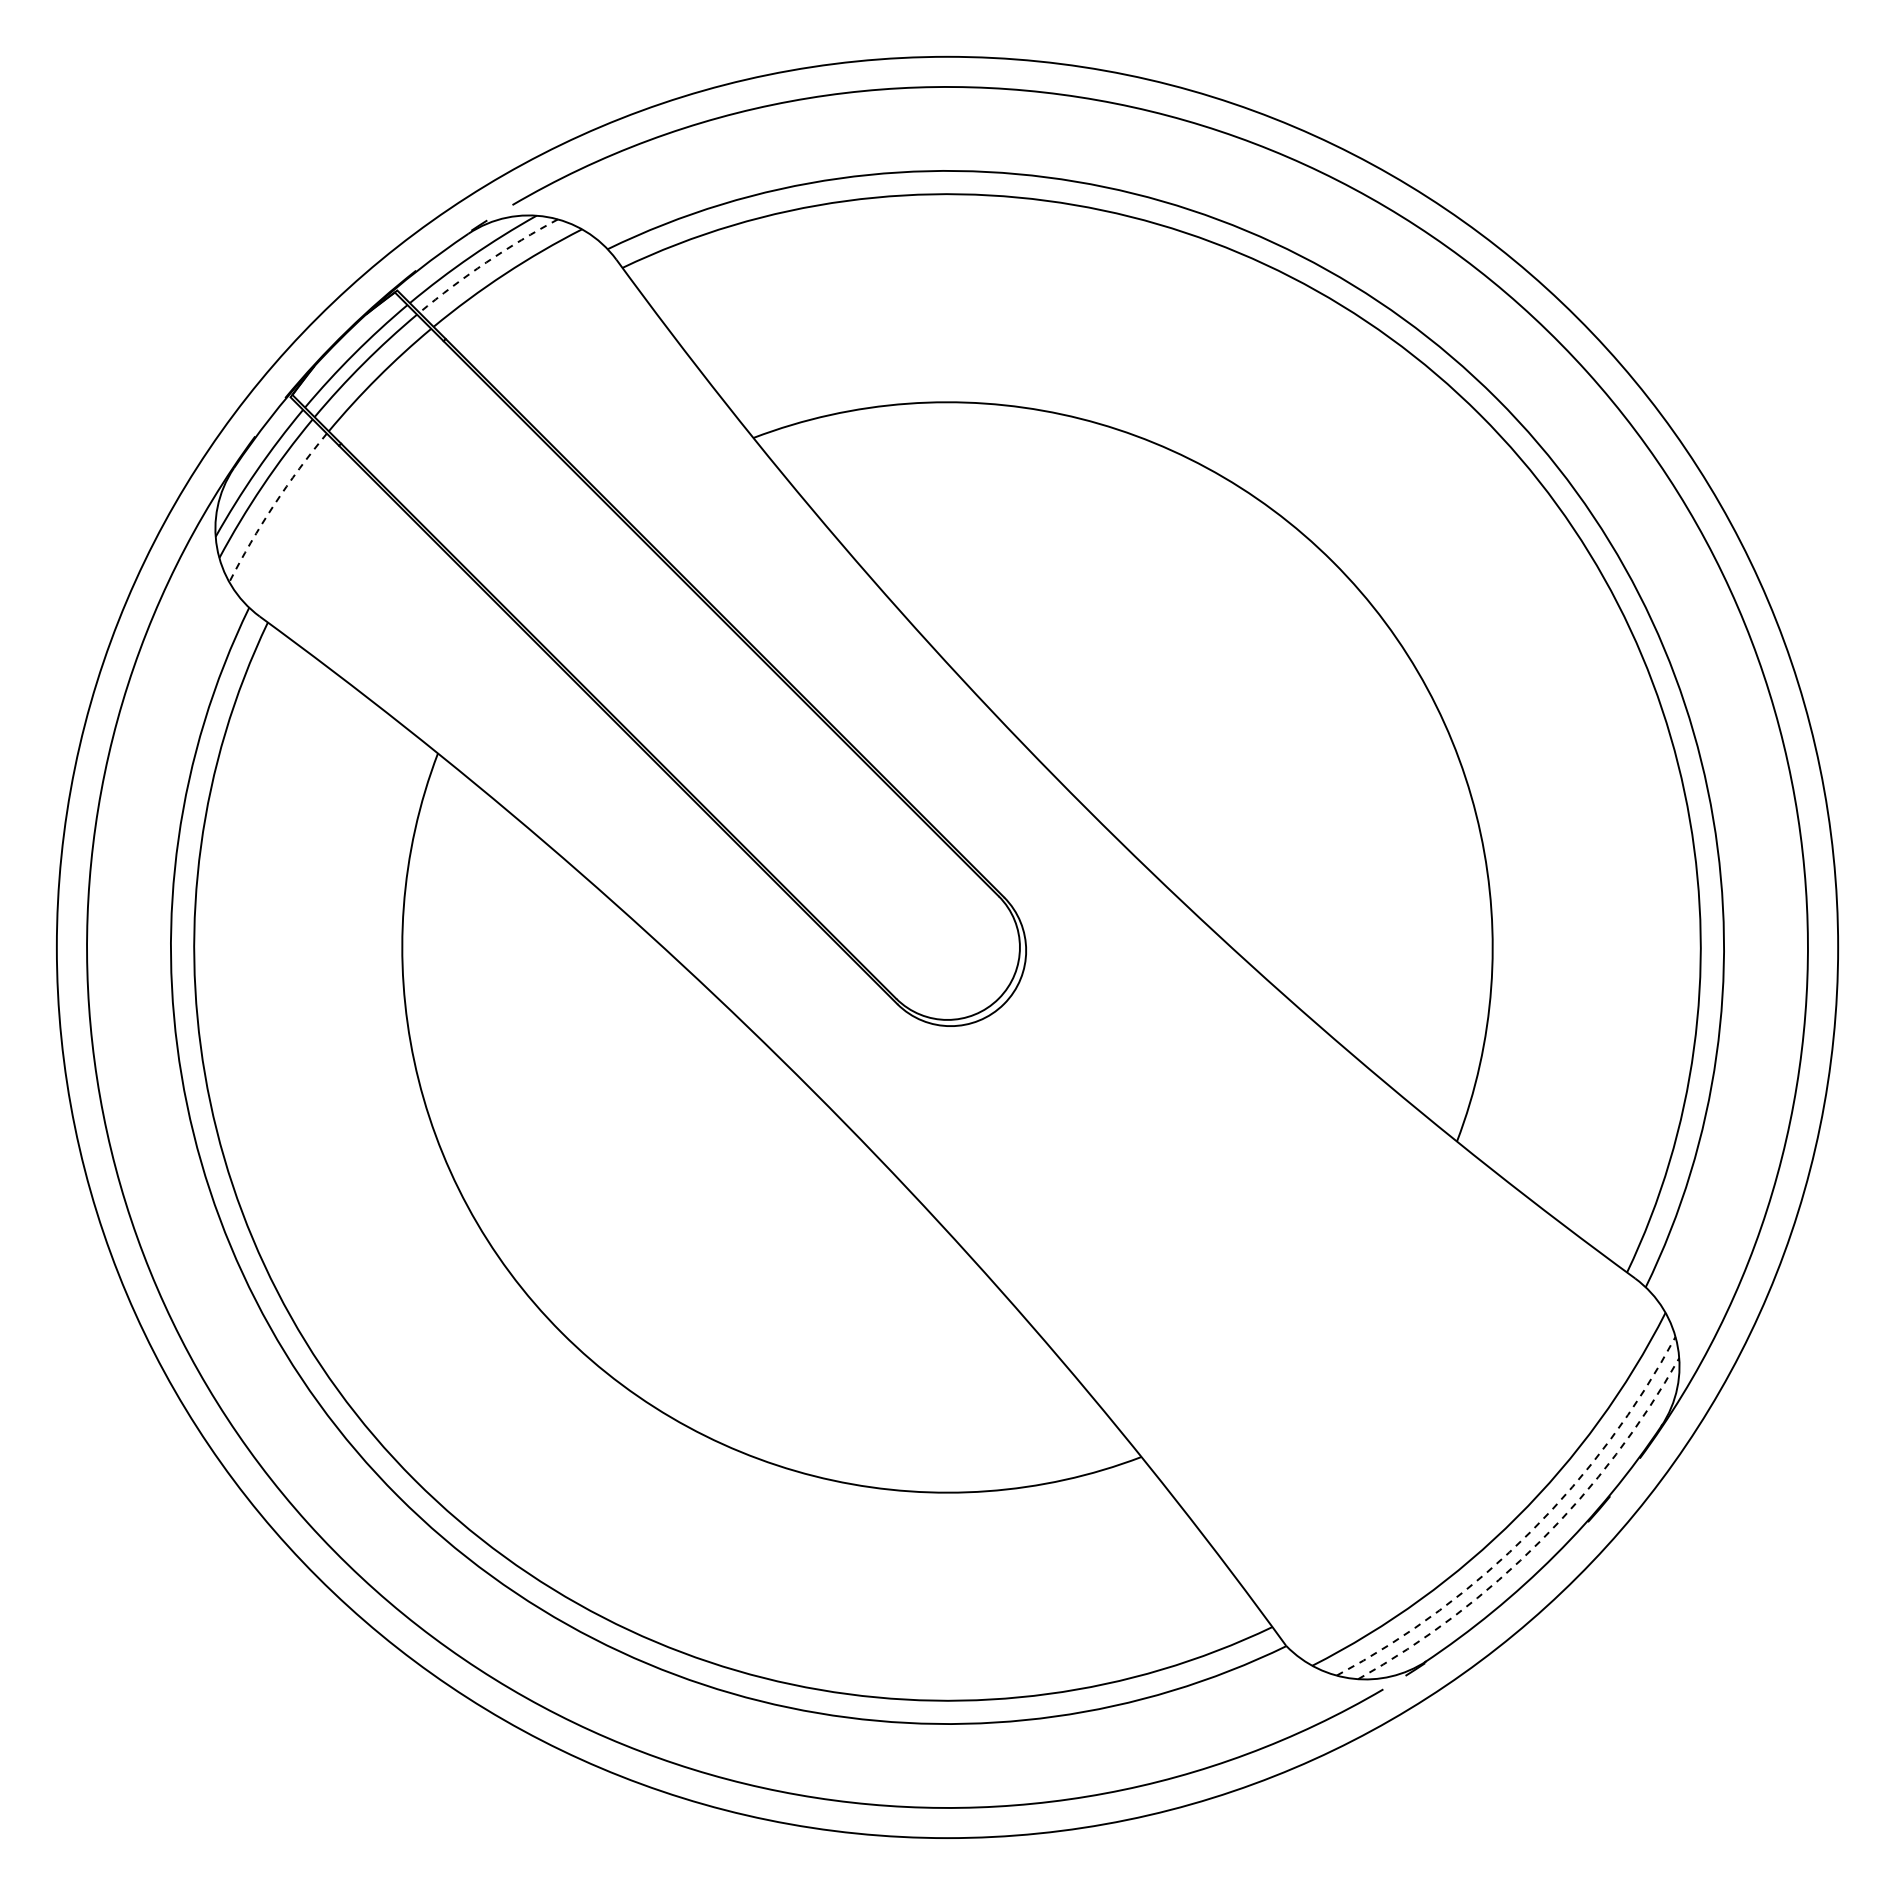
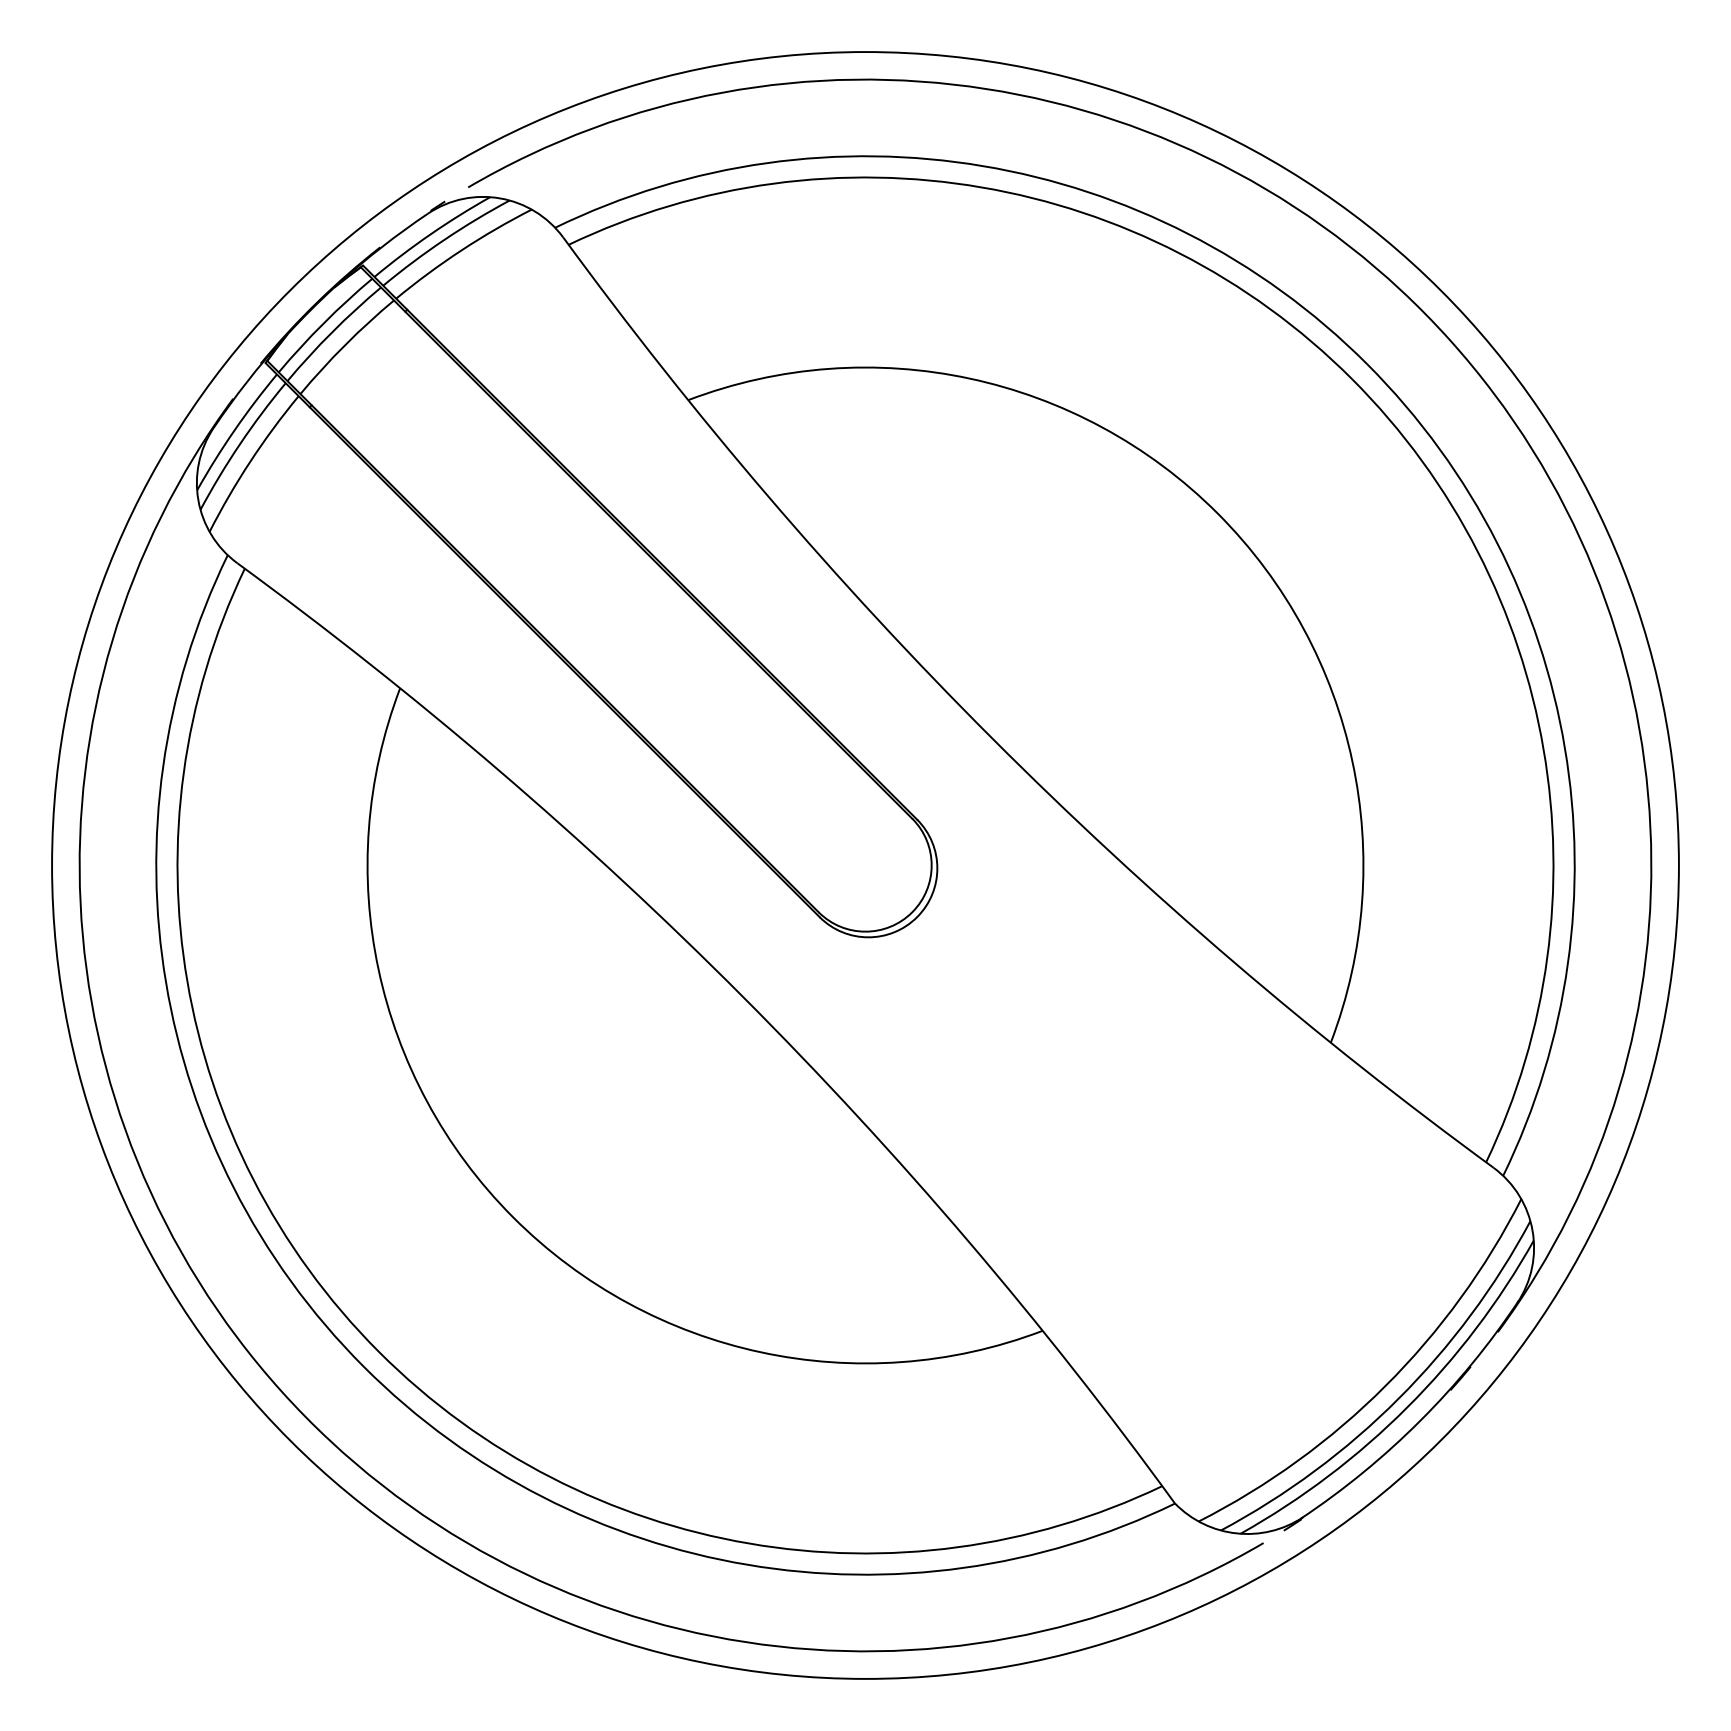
arc: (486, 262) -> (444, 239), dashed -> solid
arc: (274, 505) -> (250, 461), dashed -> solid
arc: (1531, 1531) -> (1398, 1398), dashed -> solid
arc: (1540, 1540) -> (1407, 1407), dashed -> solid

